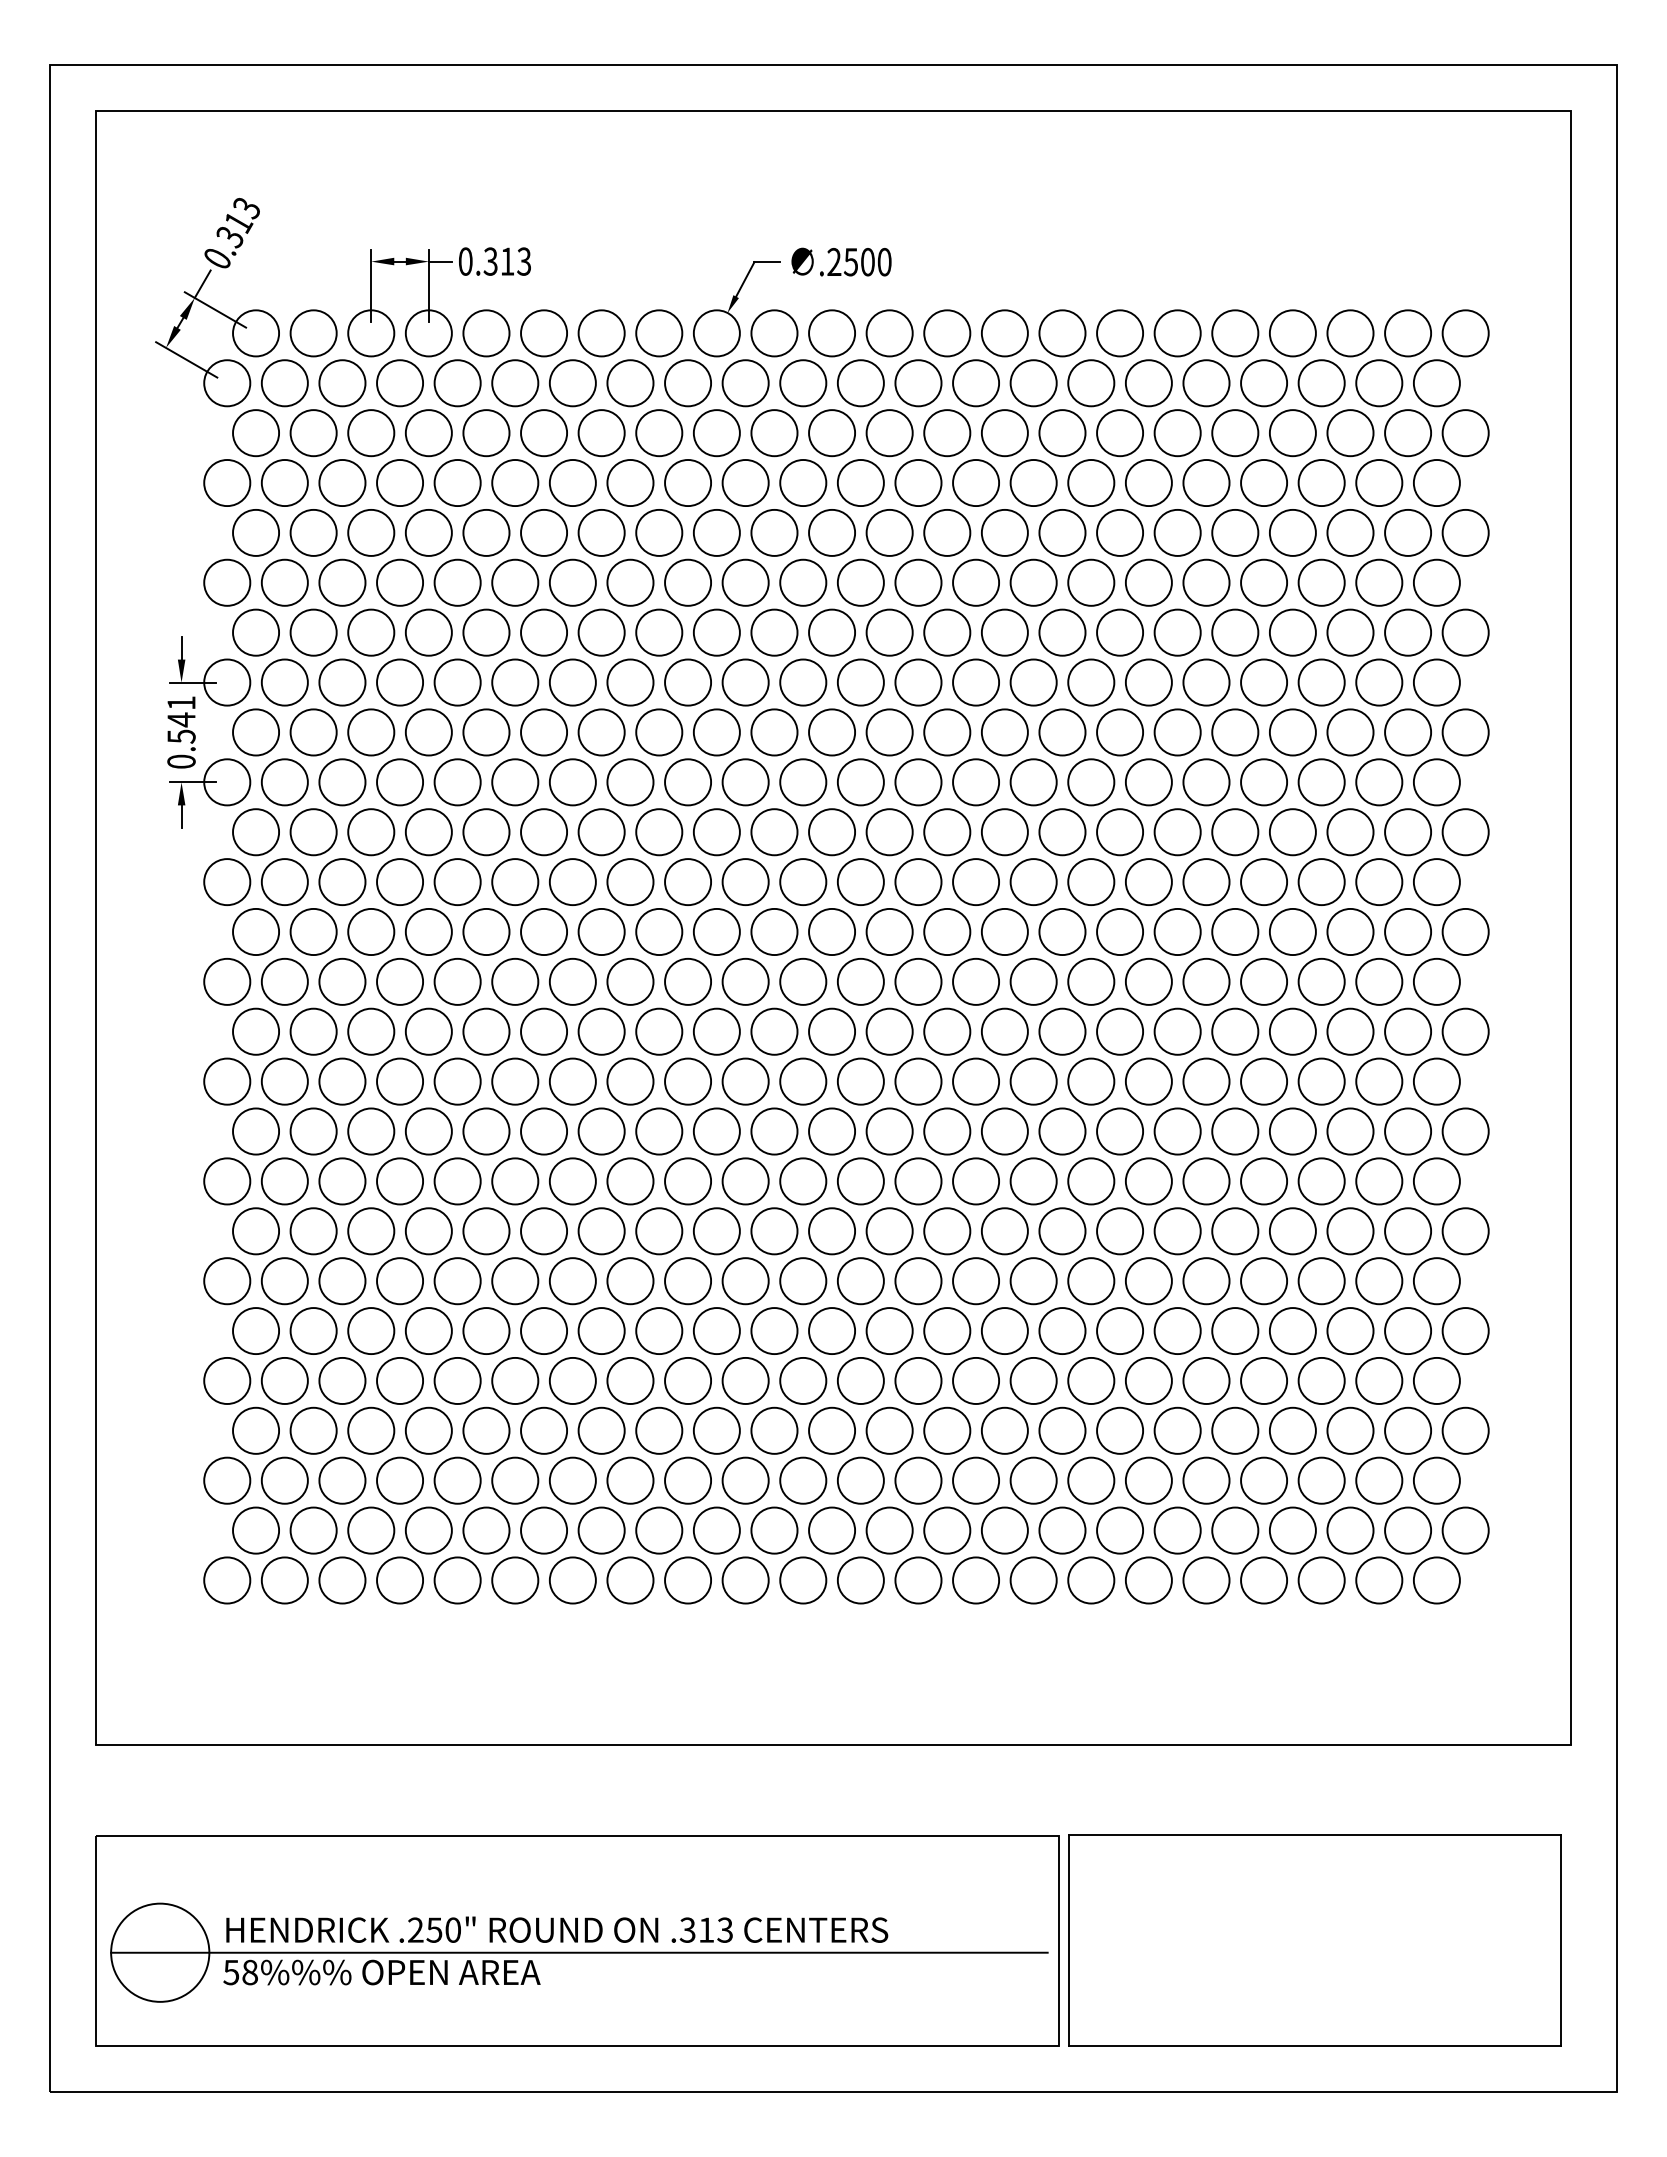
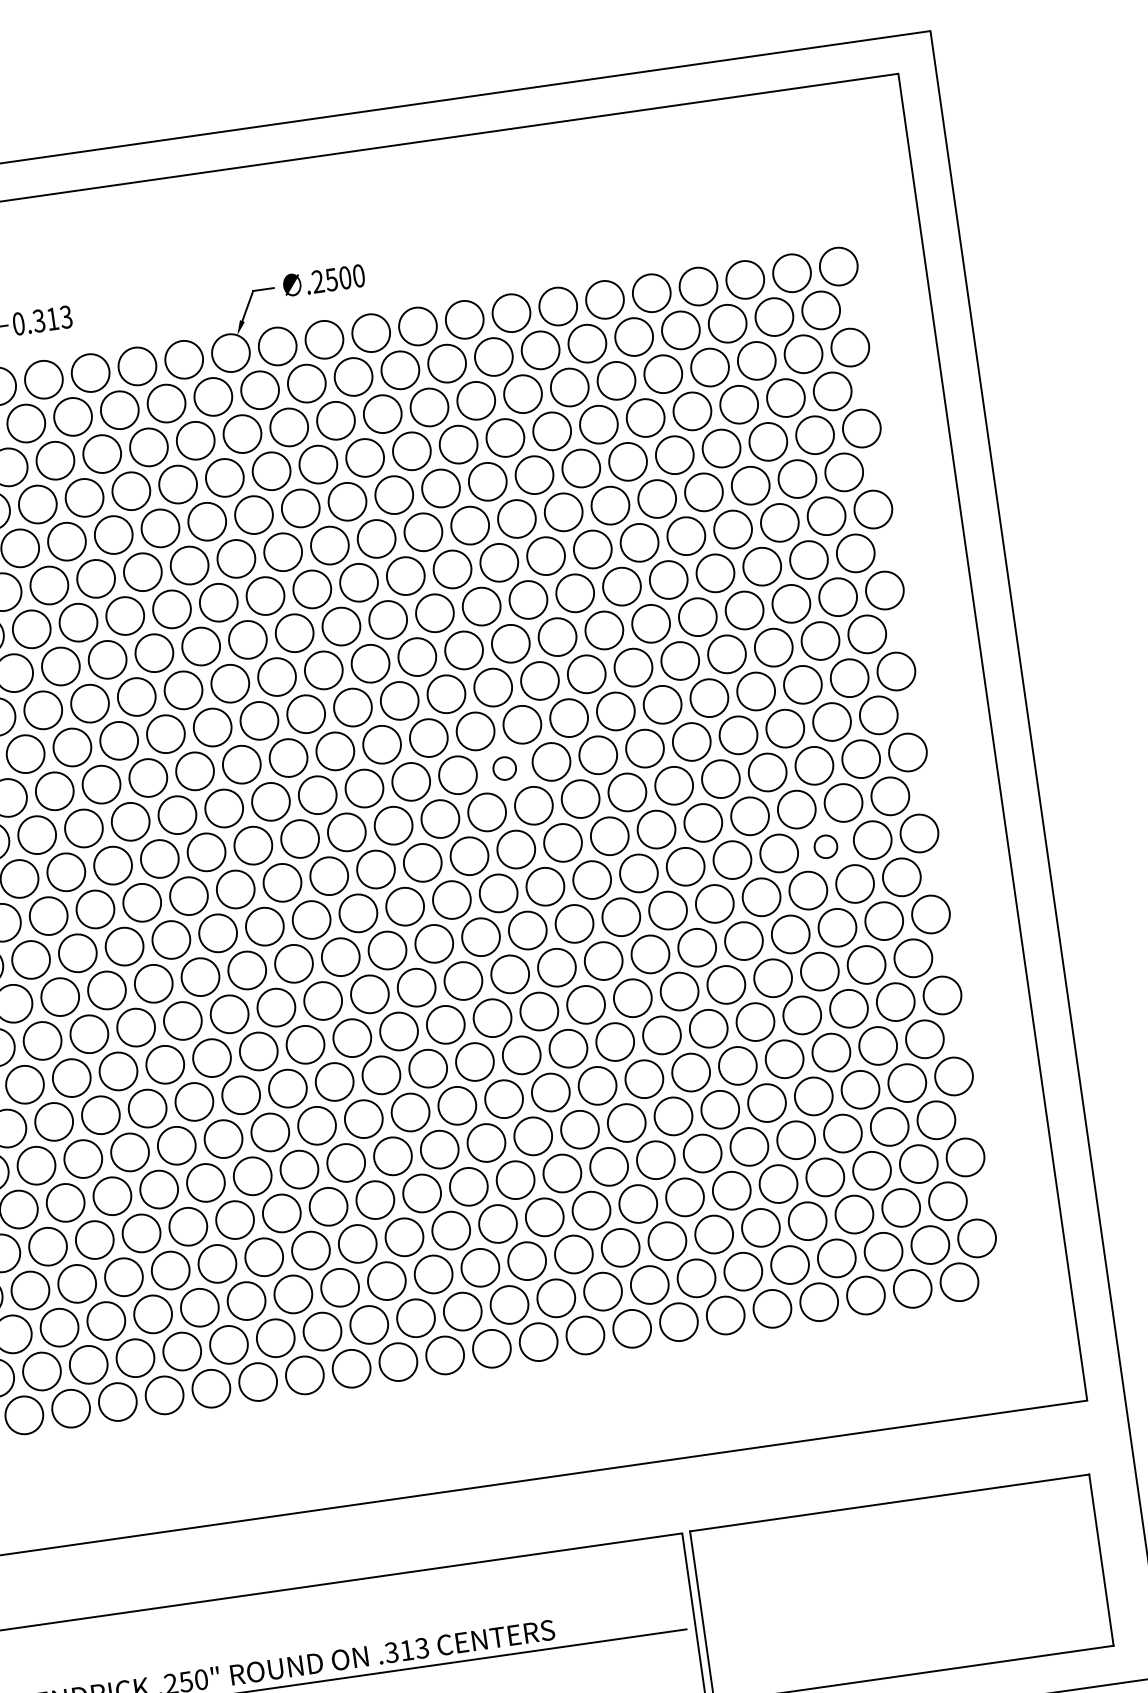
circle: (975, 881) -> (504, 768), size x0.6
circle: (1350, 1031) -> (825, 846), size x0.6

